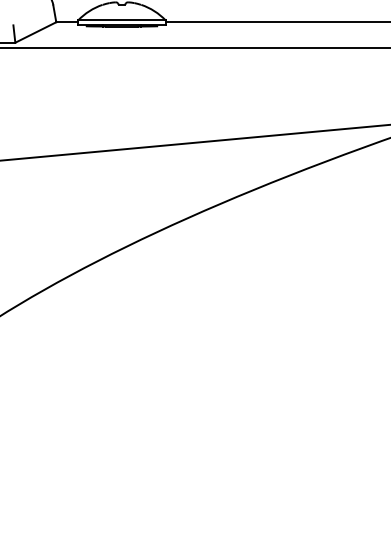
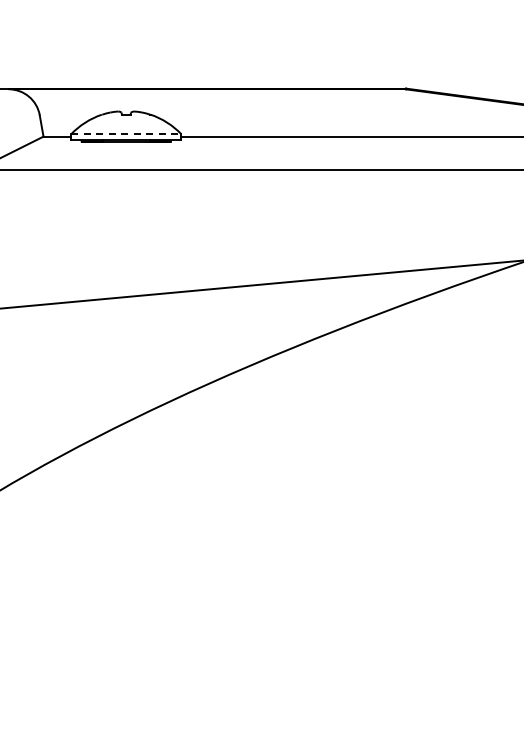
line: (122, 20) -> (126, 134), solid -> dashed

